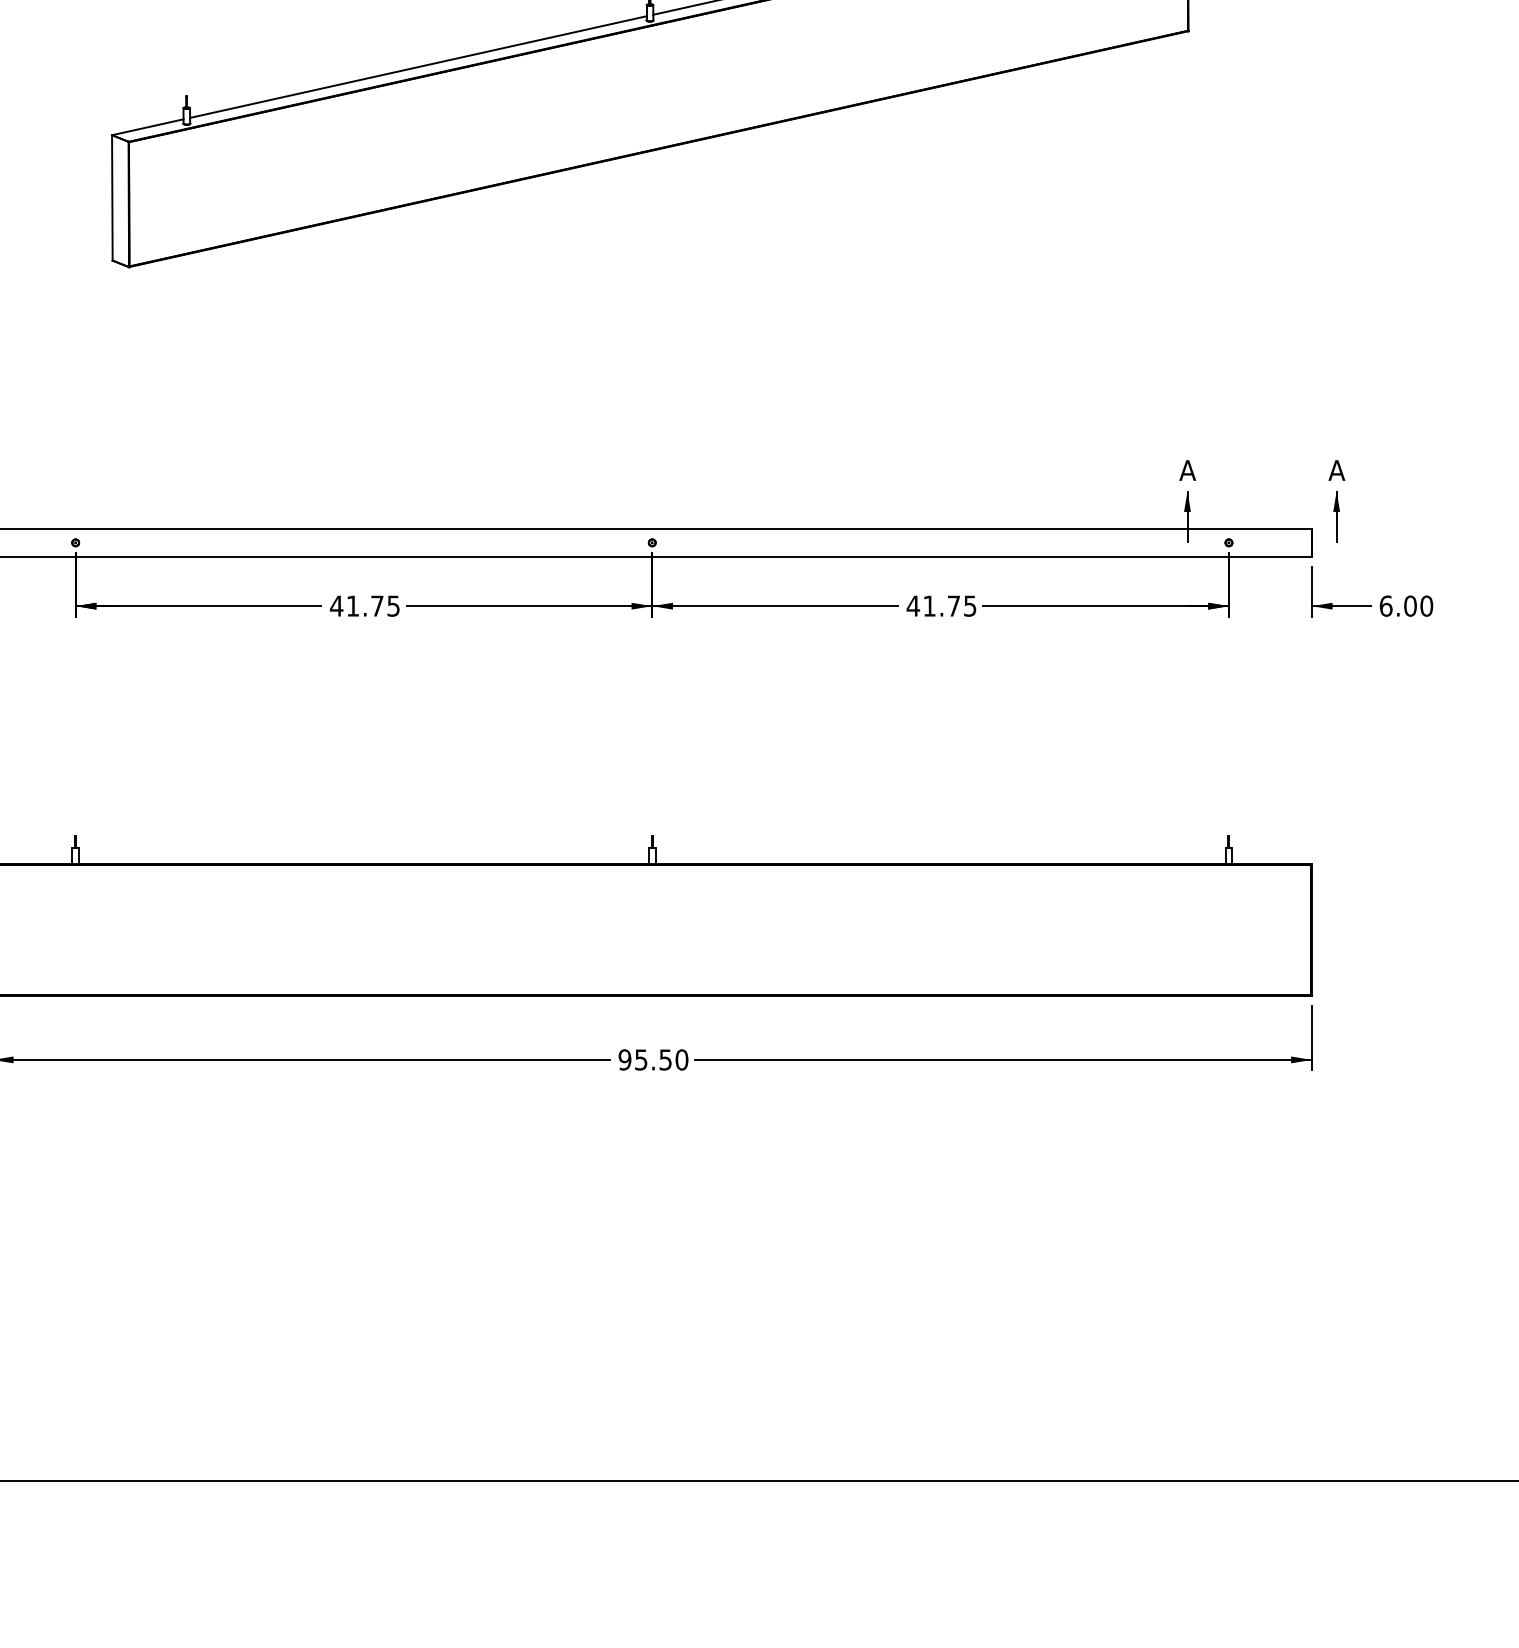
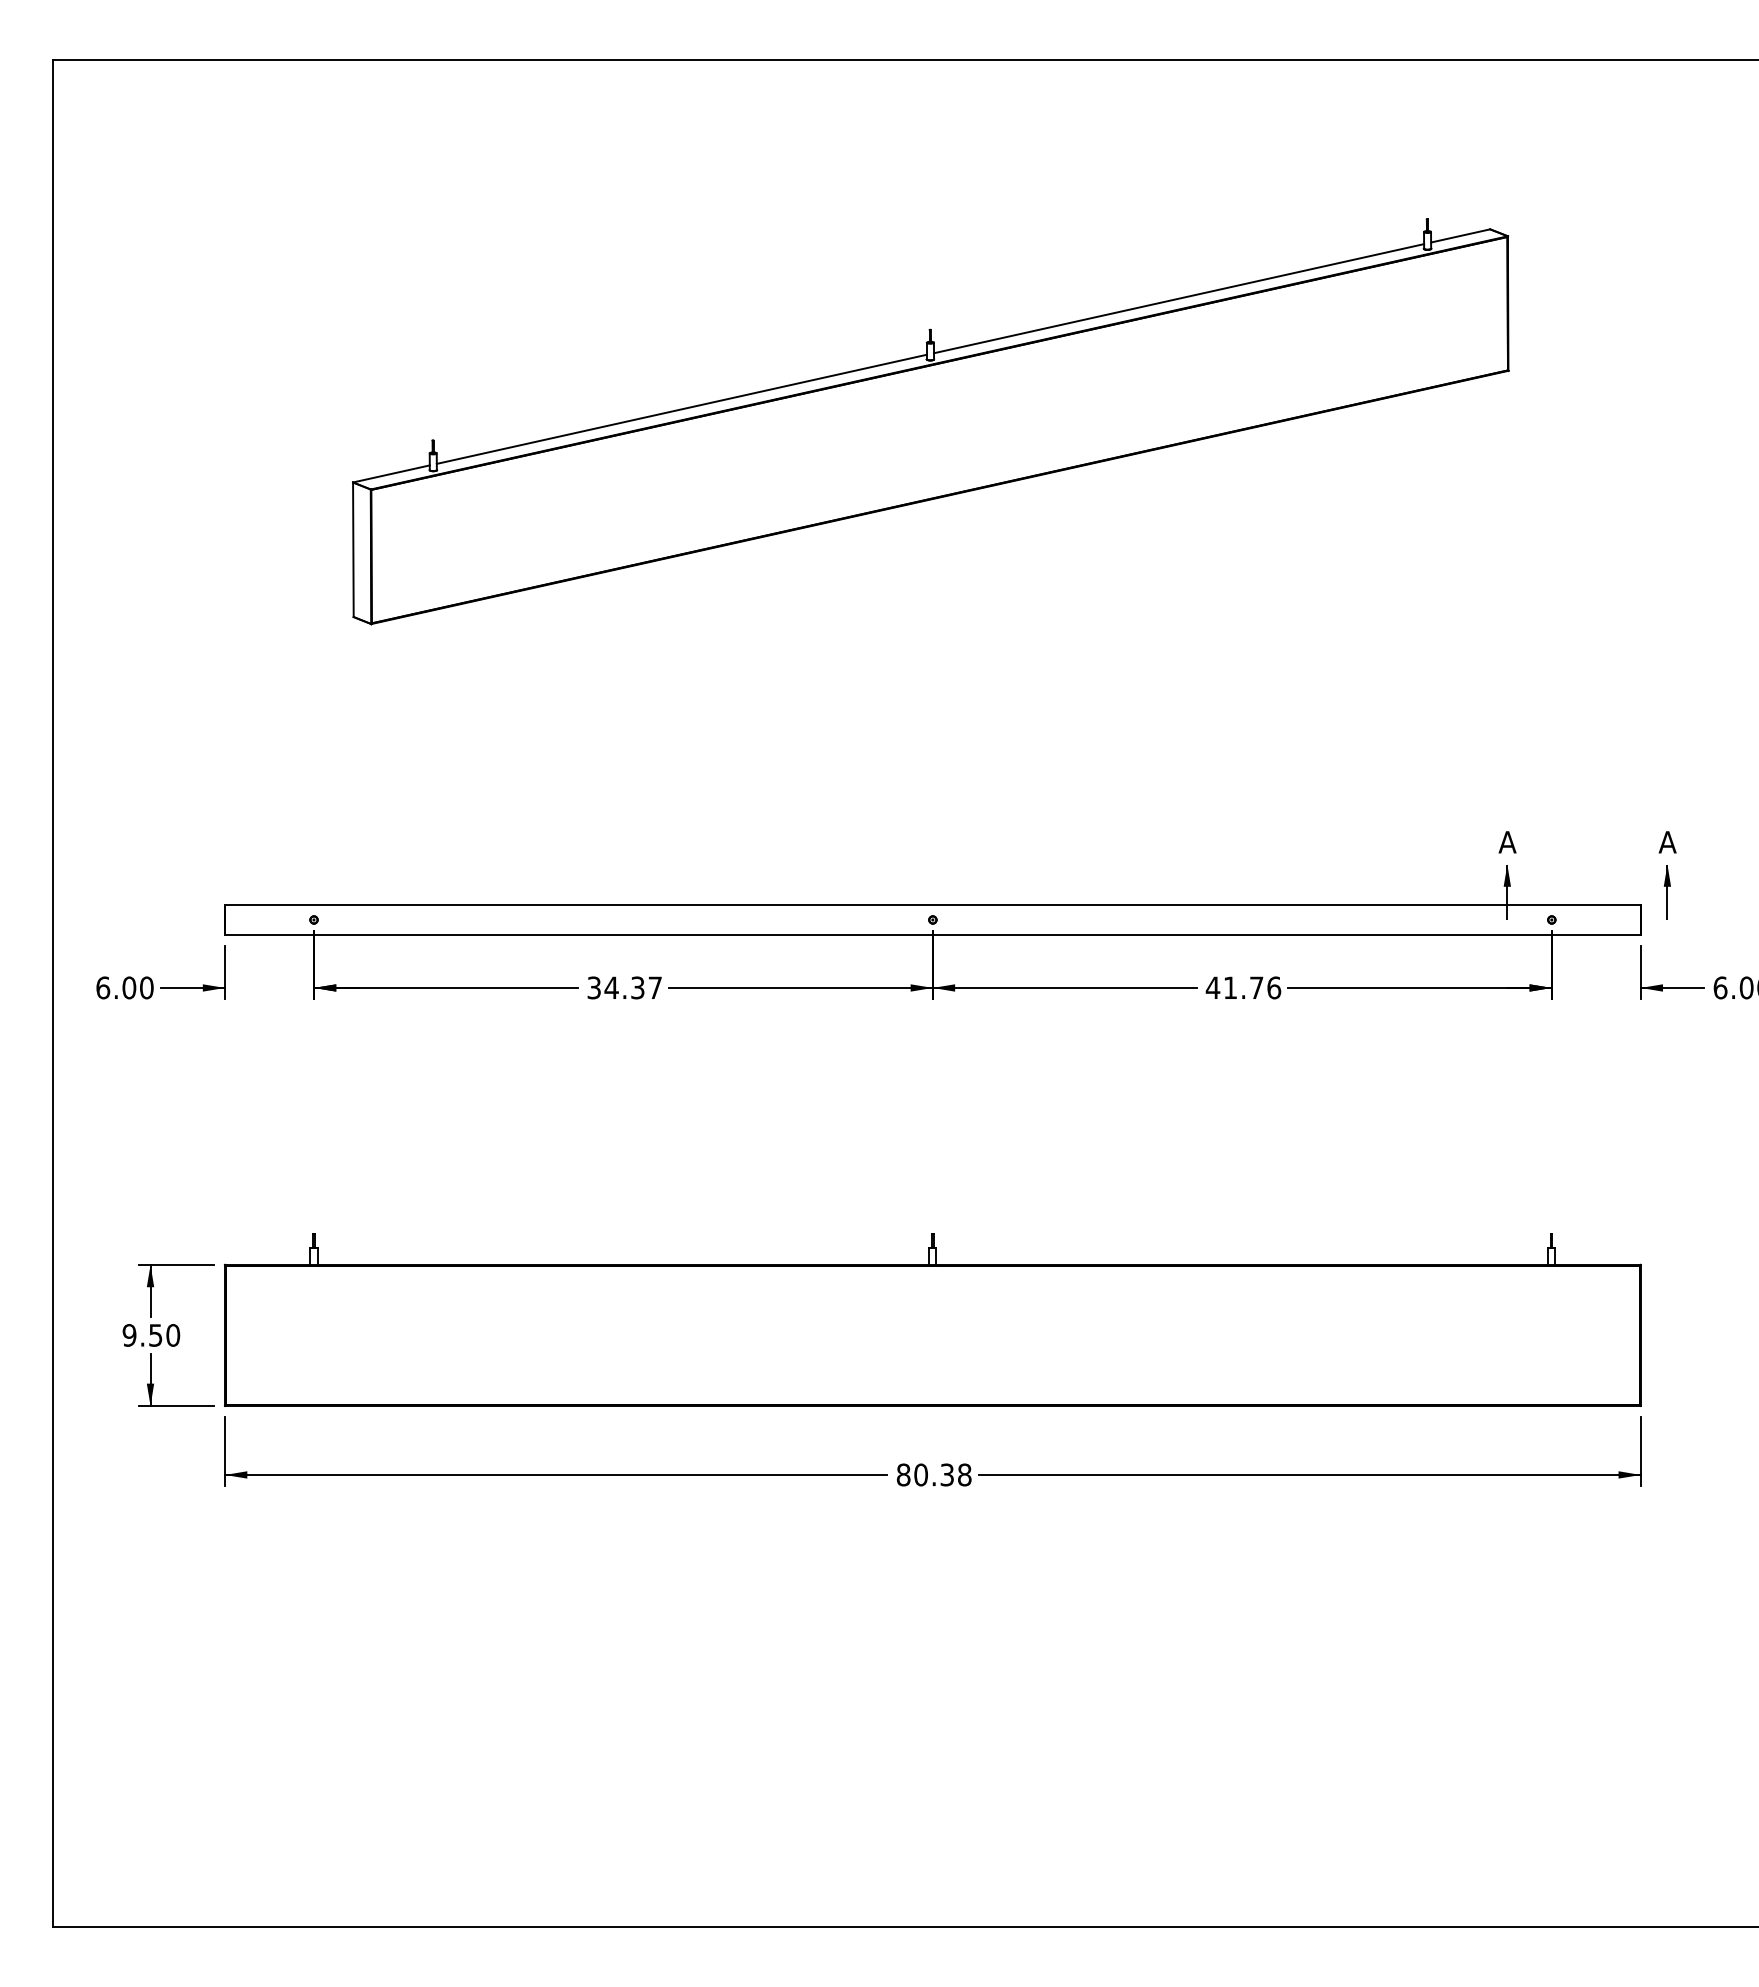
text: (364, 605) -> (624, 987), 41.75 -> 34.37
text: (970, 605) -> (1274, 987), 41.75 -> 41.76
text: (652, 1059) -> (933, 1474), 95.50 -> 80.38

